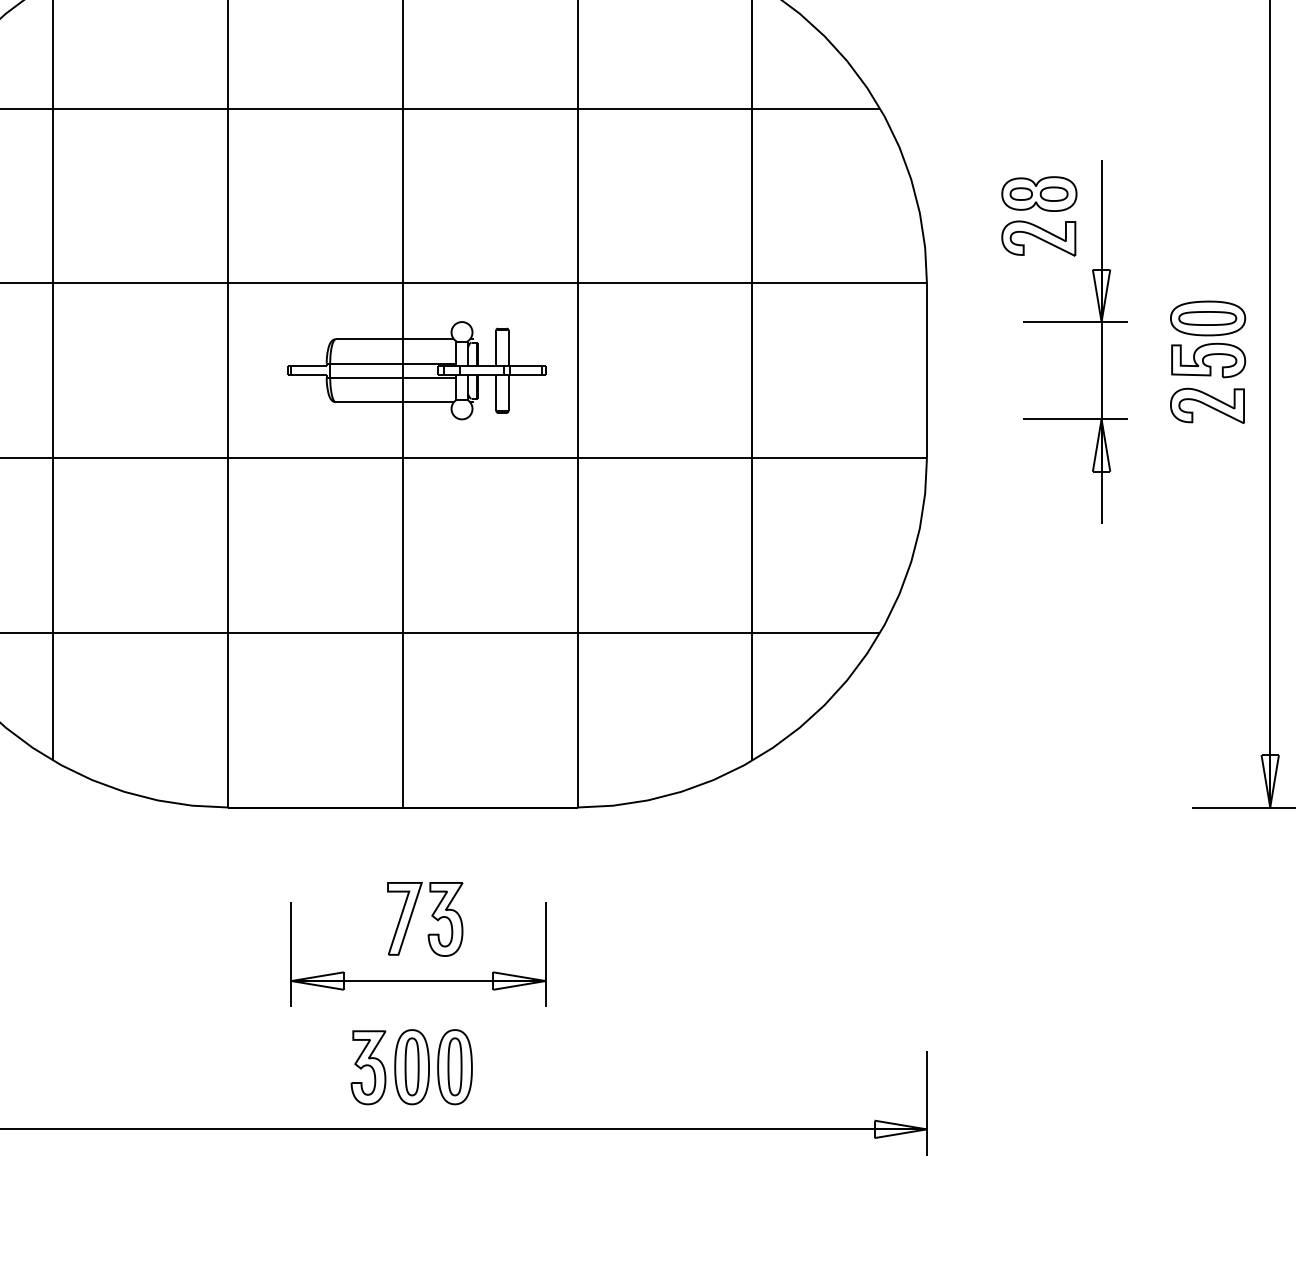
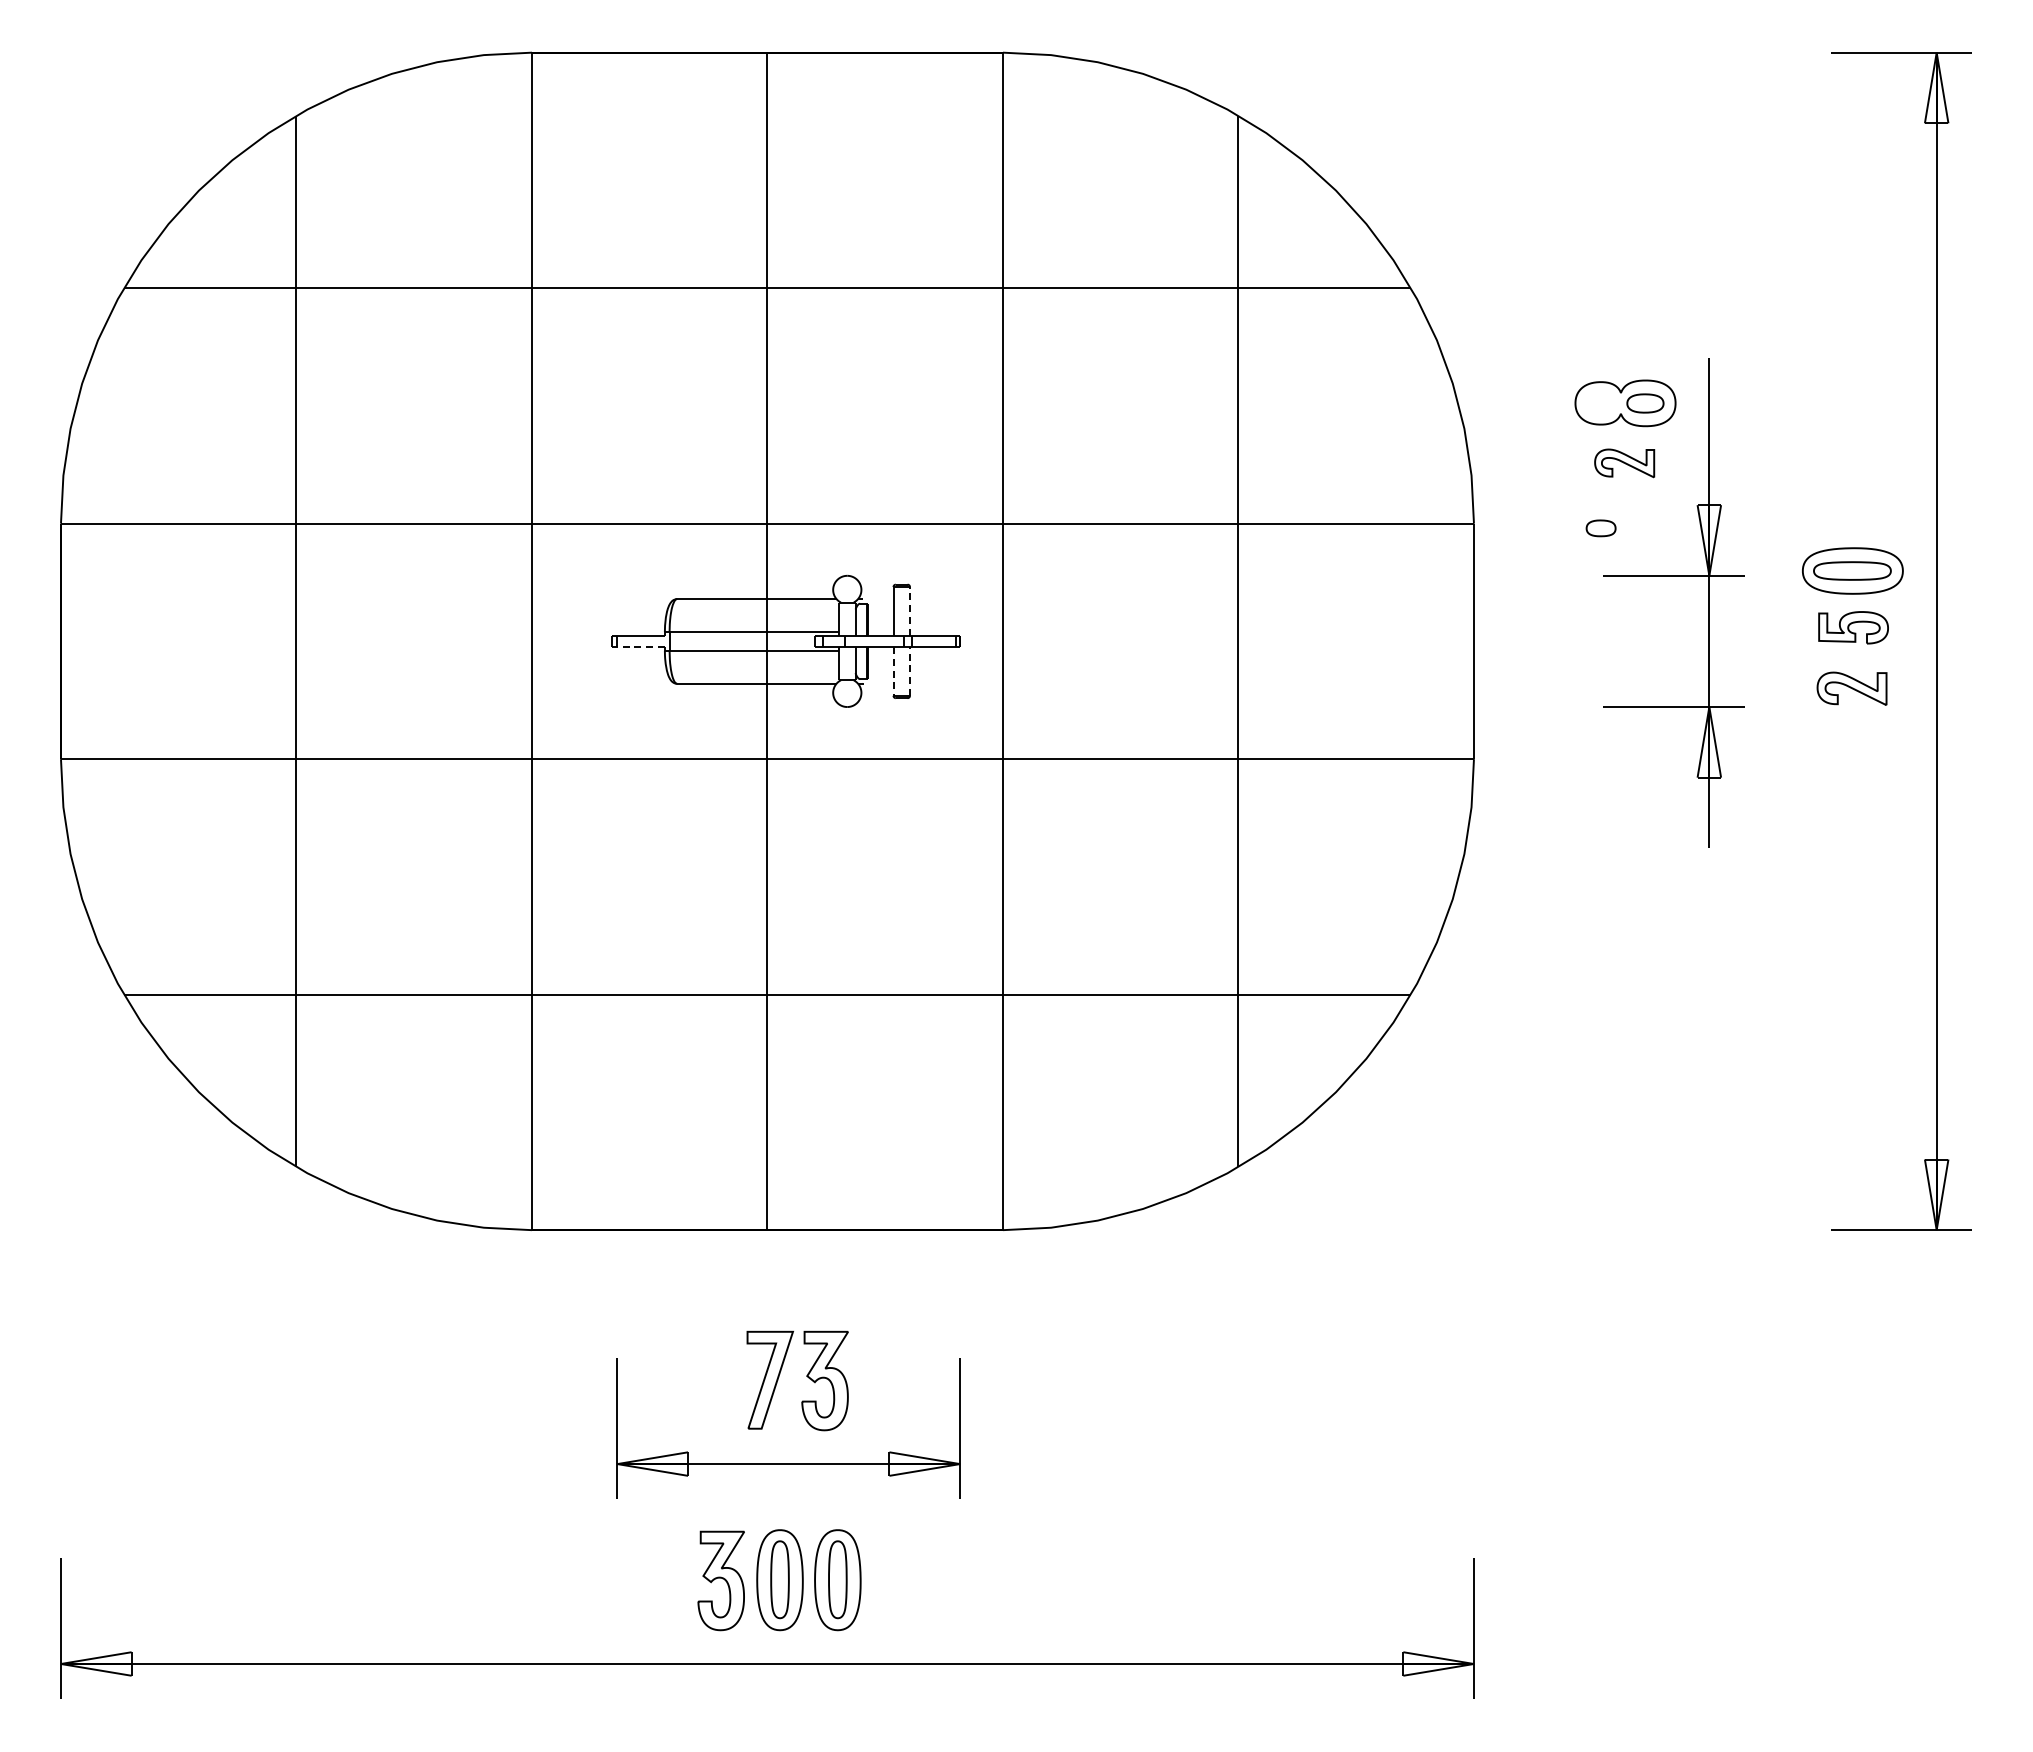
part: (1020, 194) -> (1600, 528), moved
part: (1038, 238) -> (1624, 463), size x0.6
line: (508, 347) -> (909, 610), solid -> dashed
part: (1208, 360) -> (1853, 627), size x0.7
line: (309, 375) -> (641, 647), solid -> dashed
line: (496, 393) -> (893, 672), solid -> dashed
line: (508, 393) -> (909, 671), solid -> dashed
part: (1207, 405) -> (1851, 688), size x0.7

